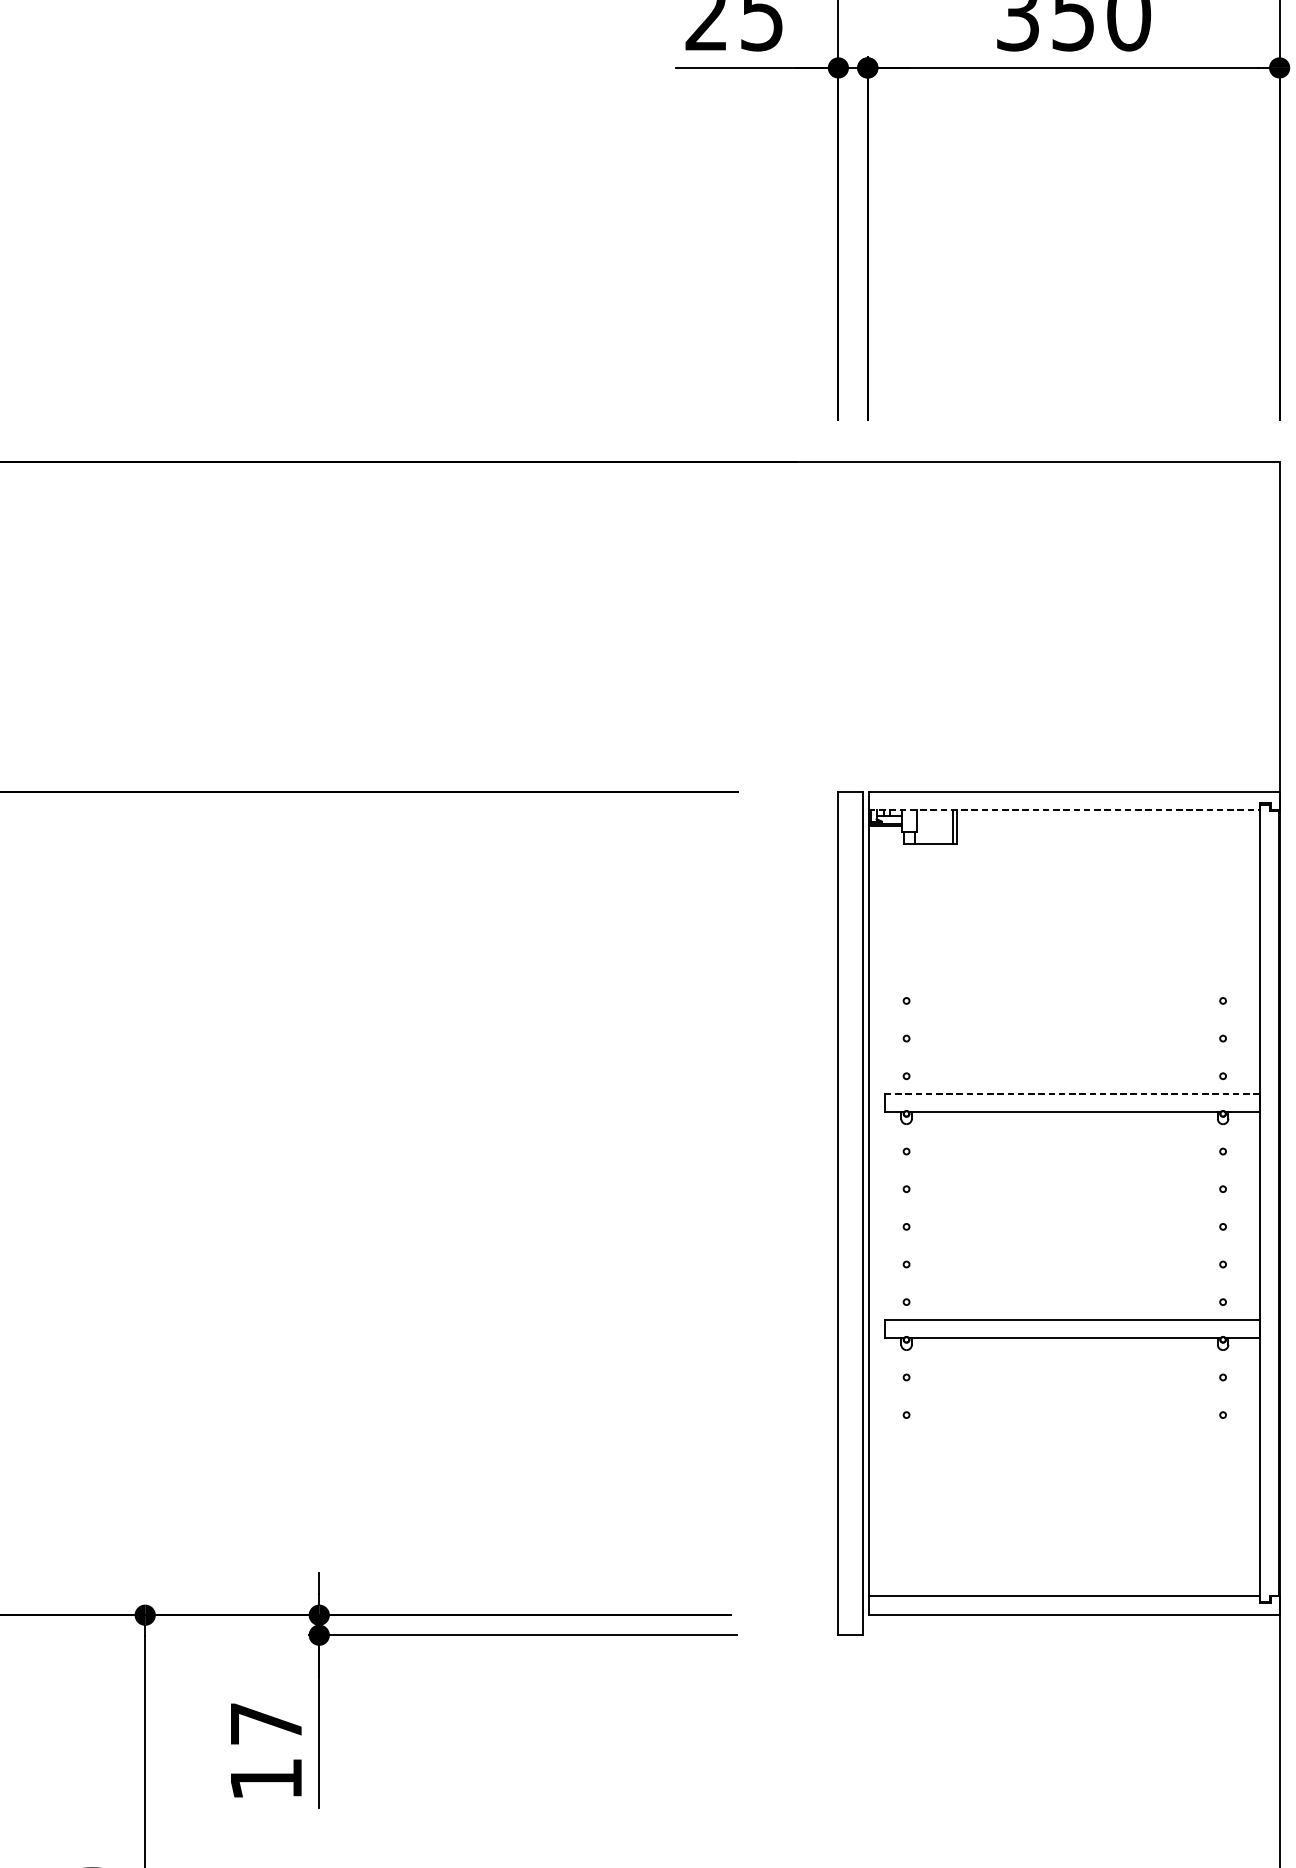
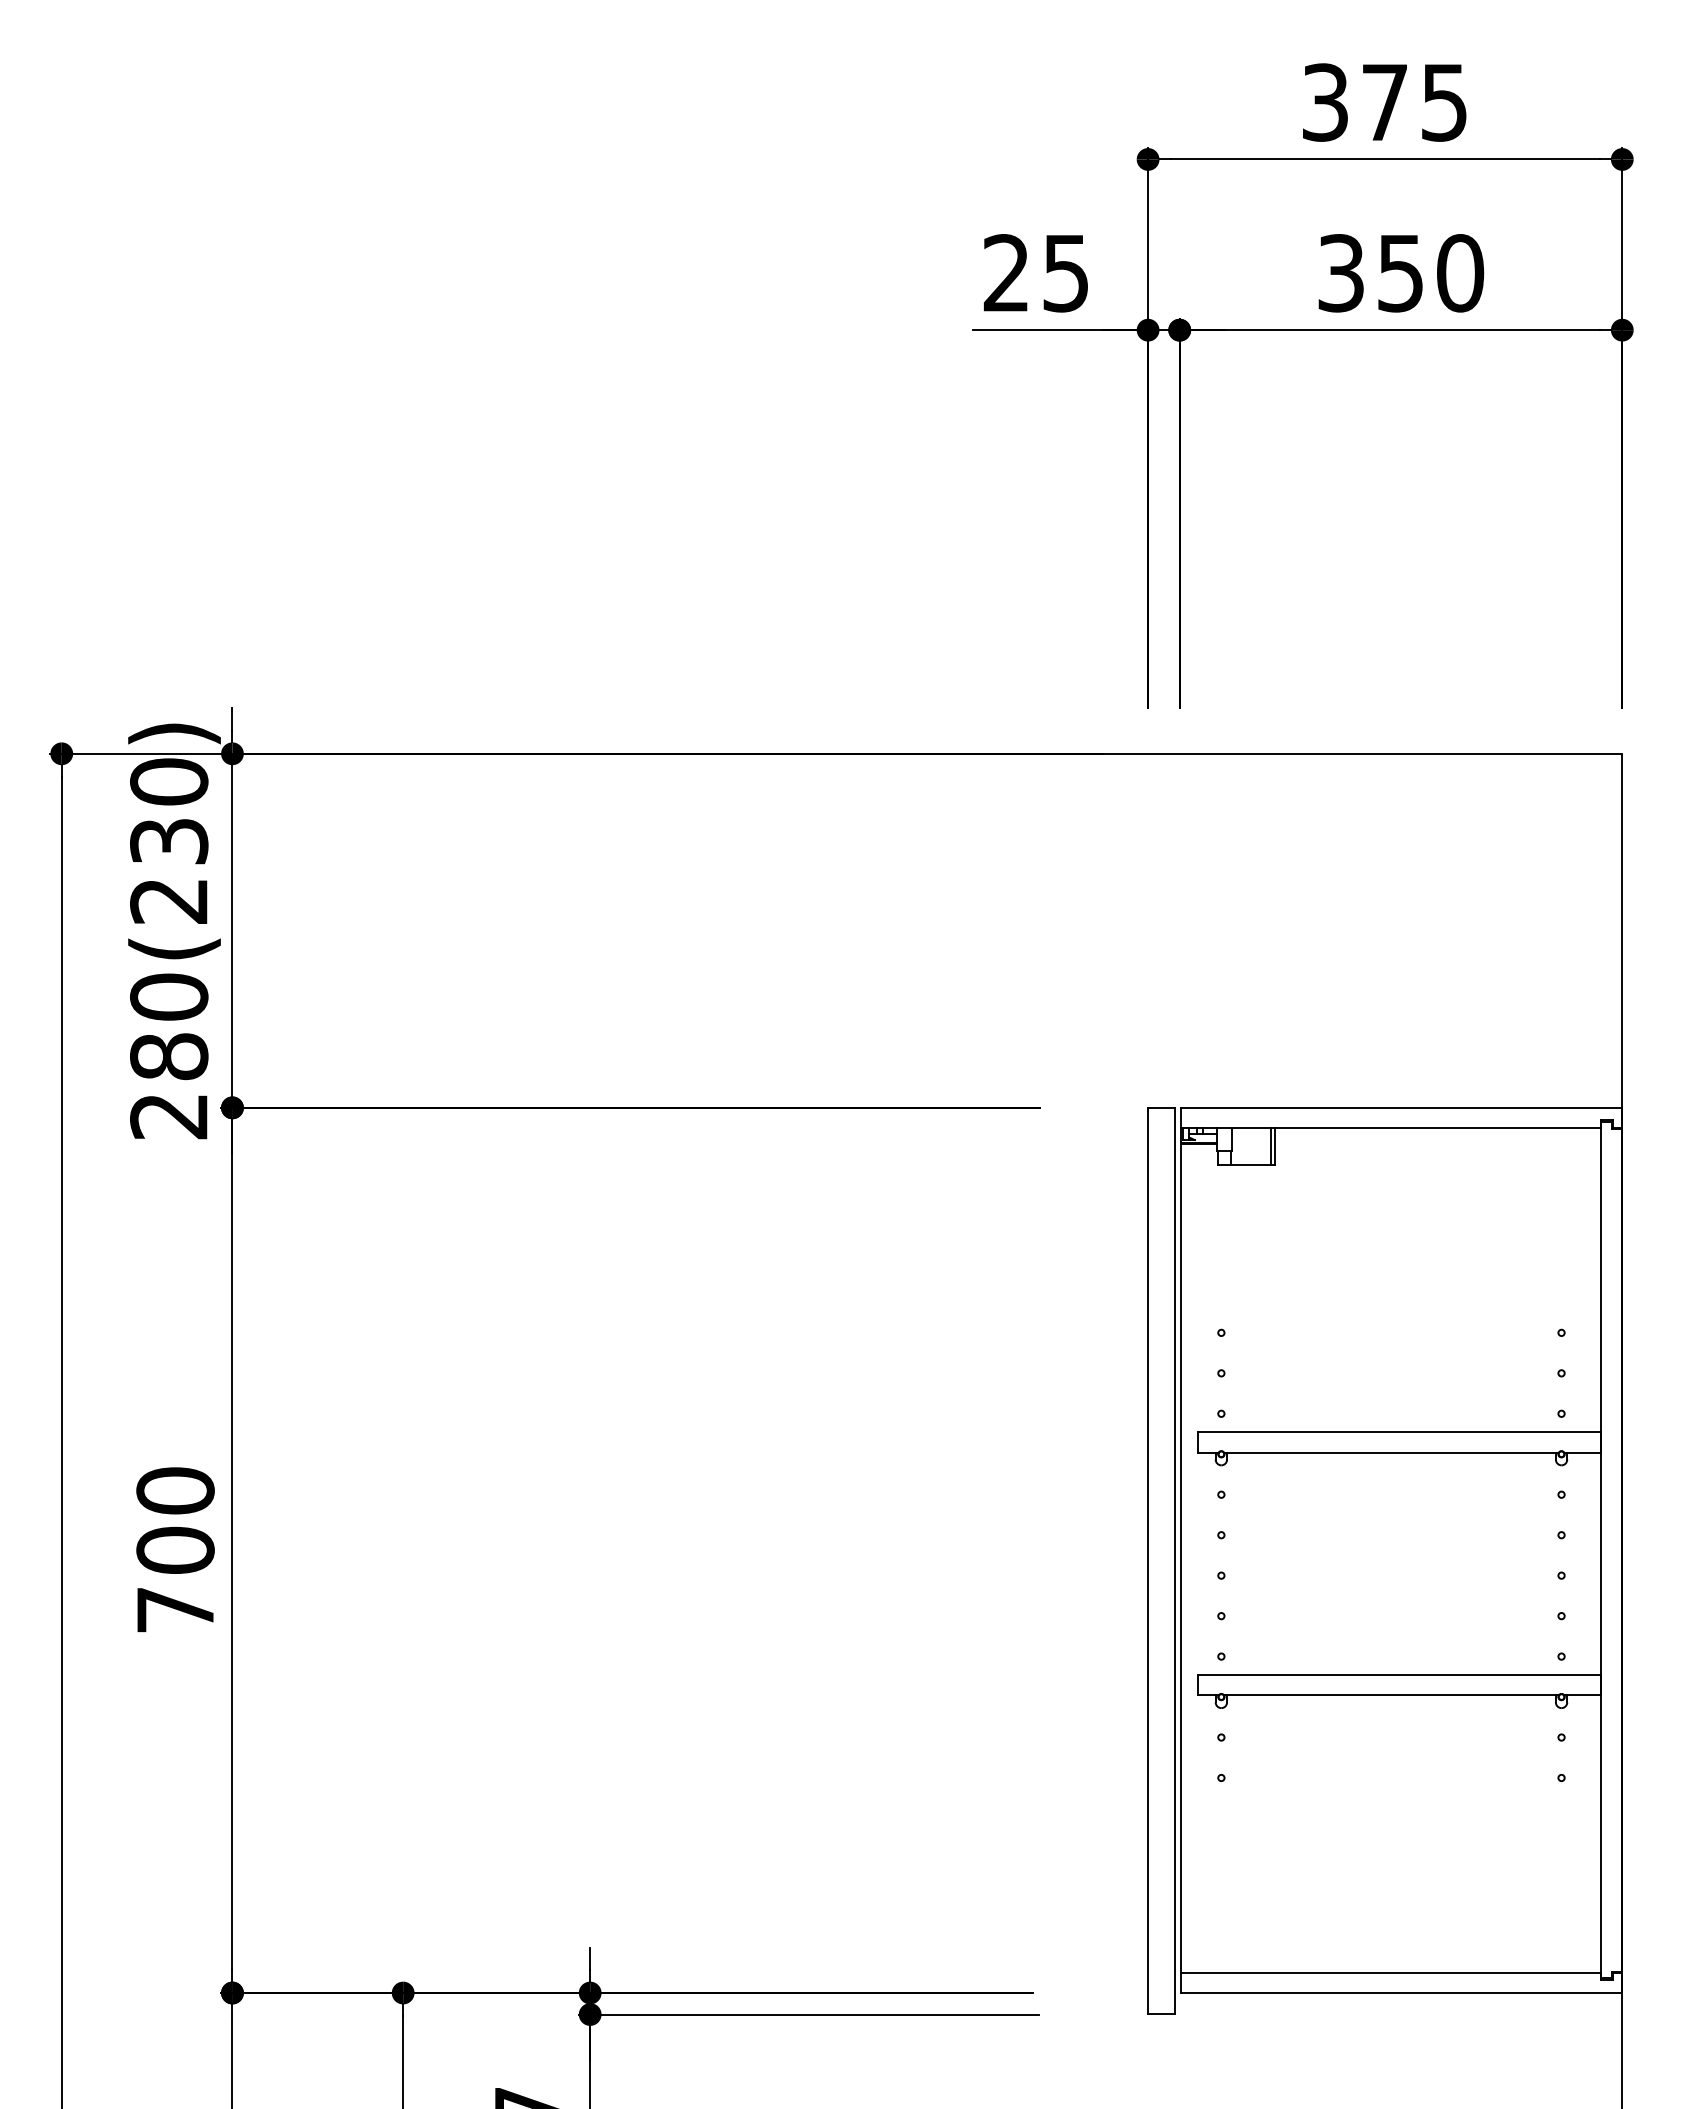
line: (1064, 810) -> (1391, 1128), dashed -> solid
line: (1072, 1093) -> (1399, 1432), dashed -> solid

